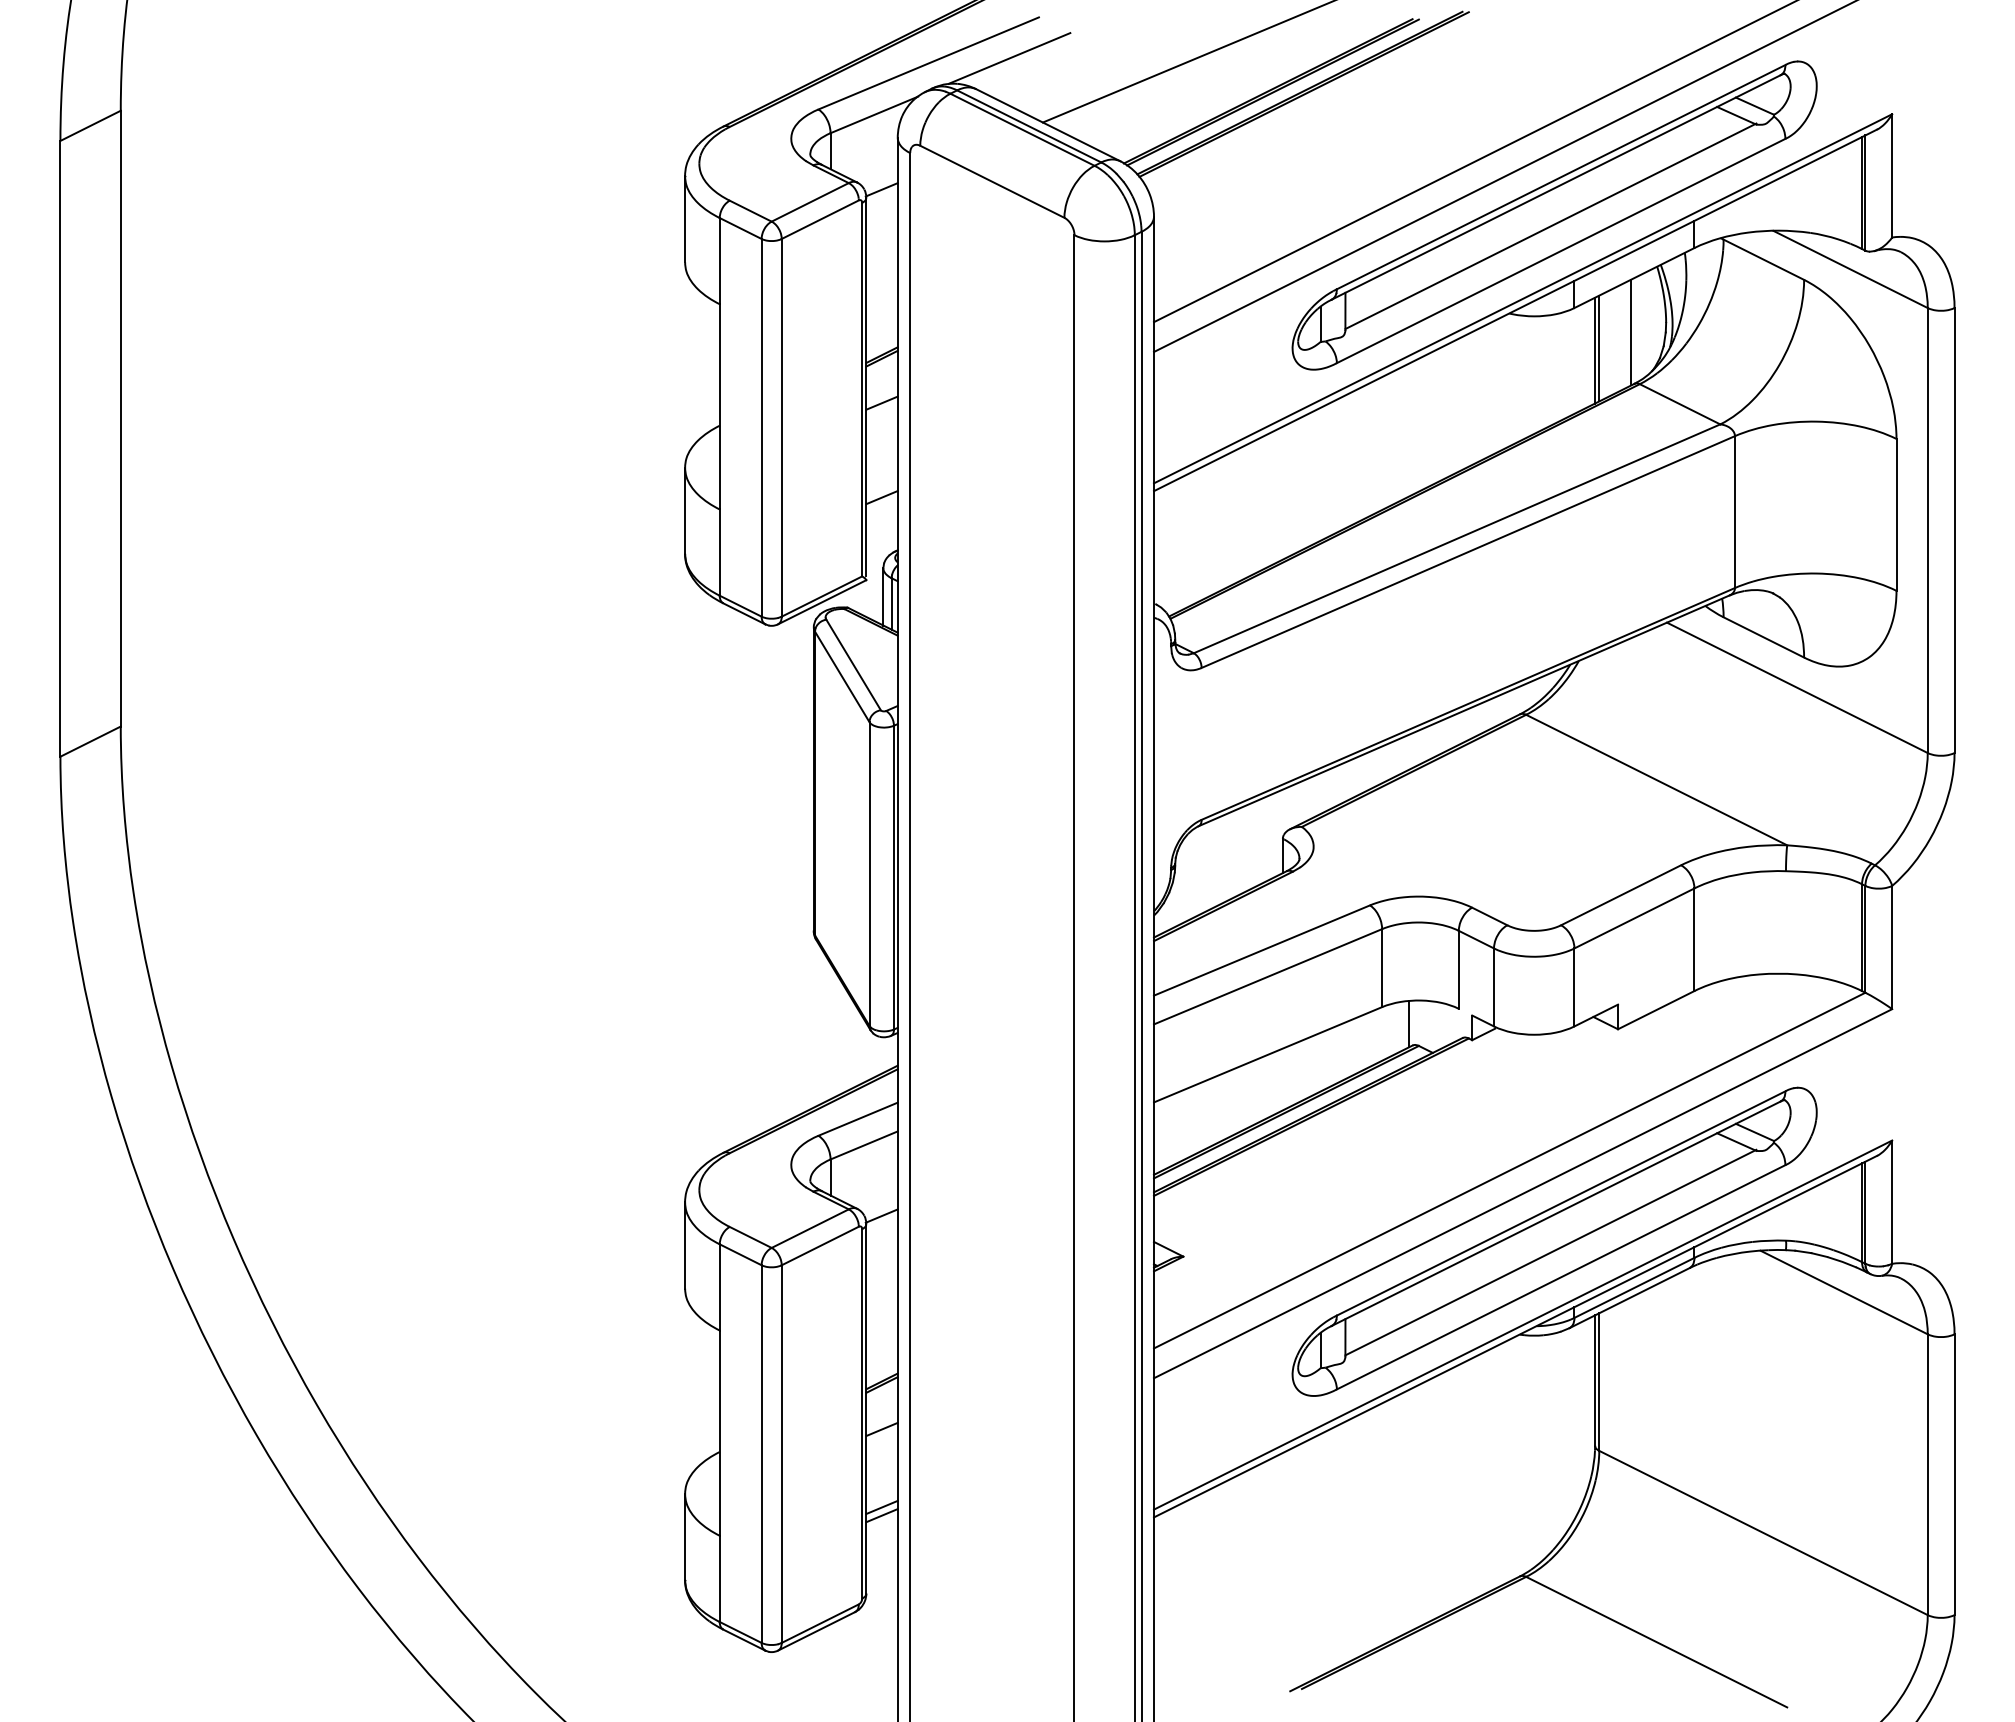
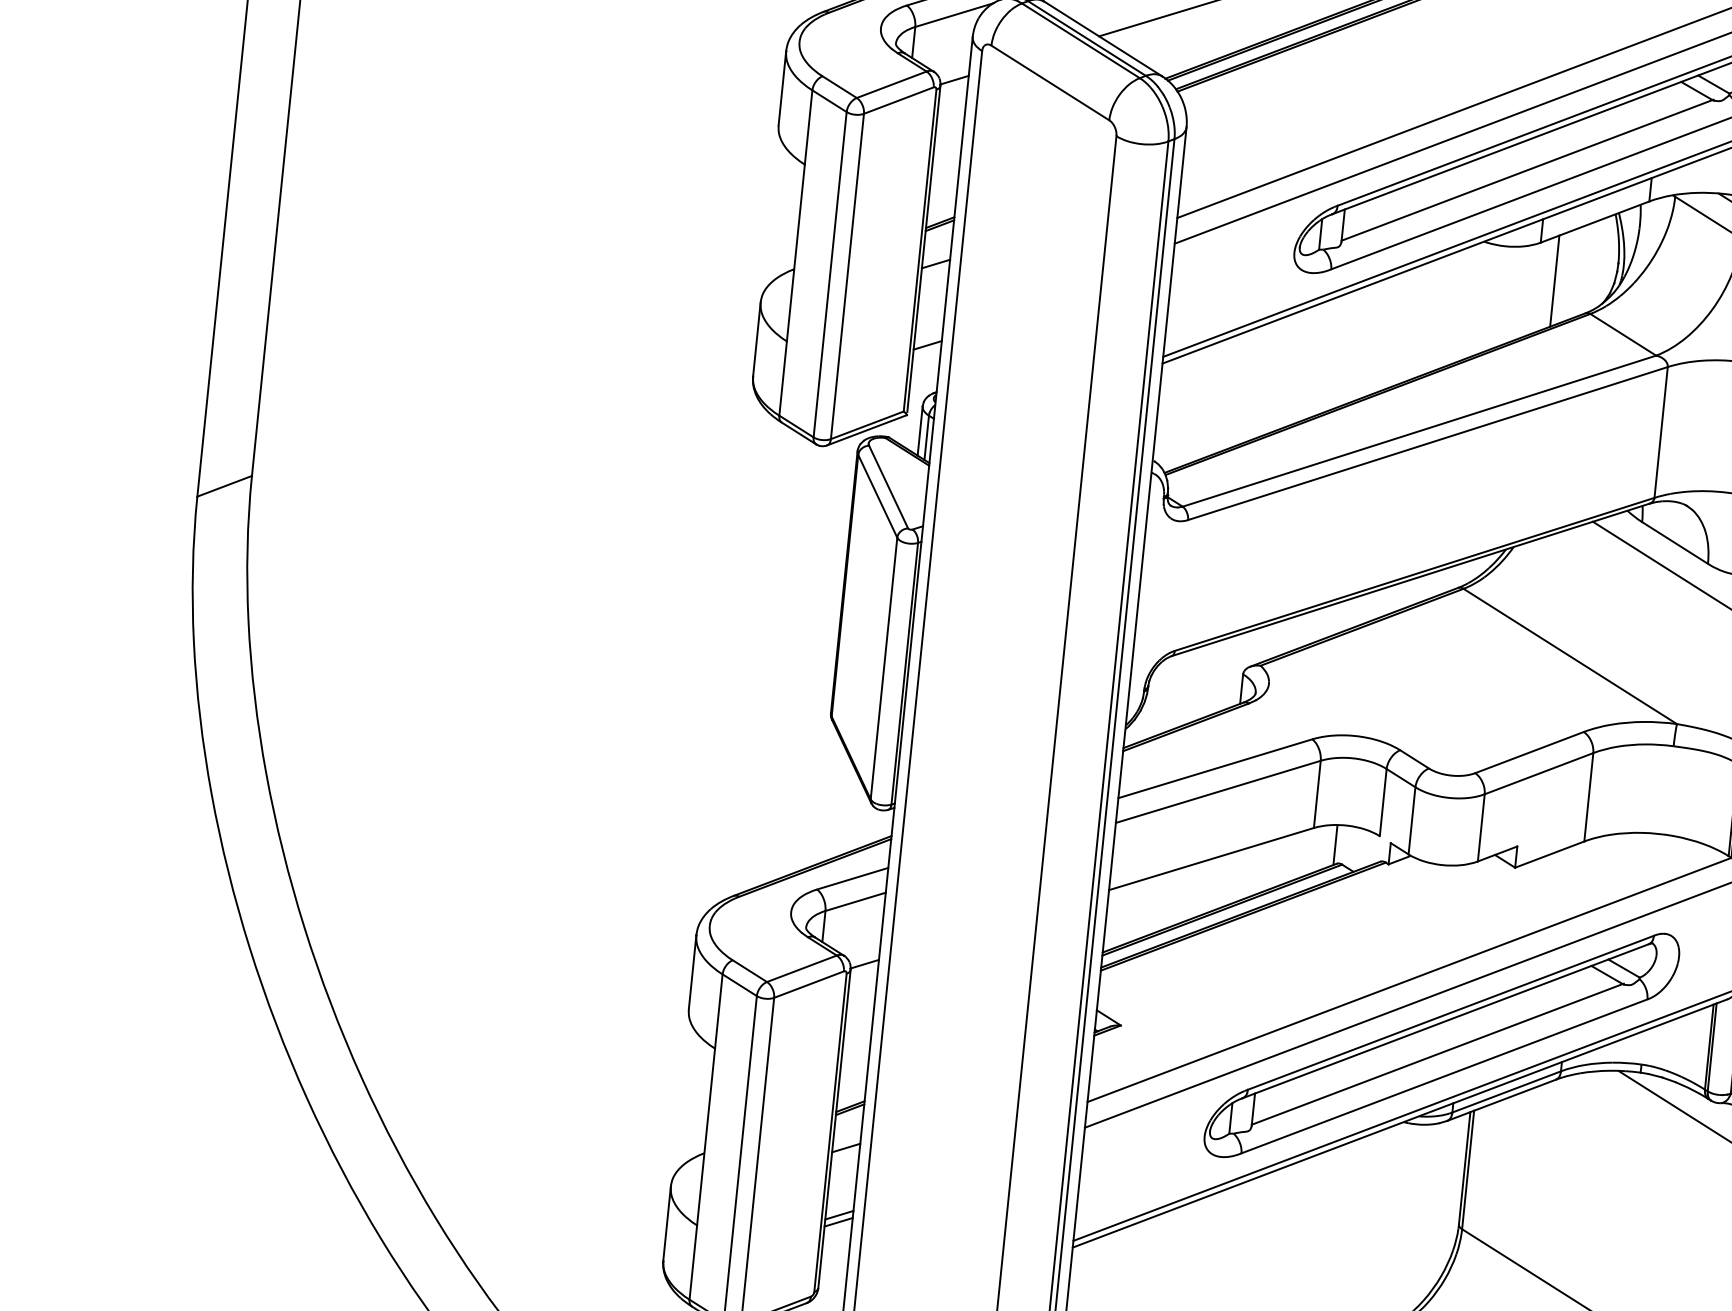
line: (1631, 331) -> (1587, 267), removed
line: (1599, 348) -> (1558, 279), removed

